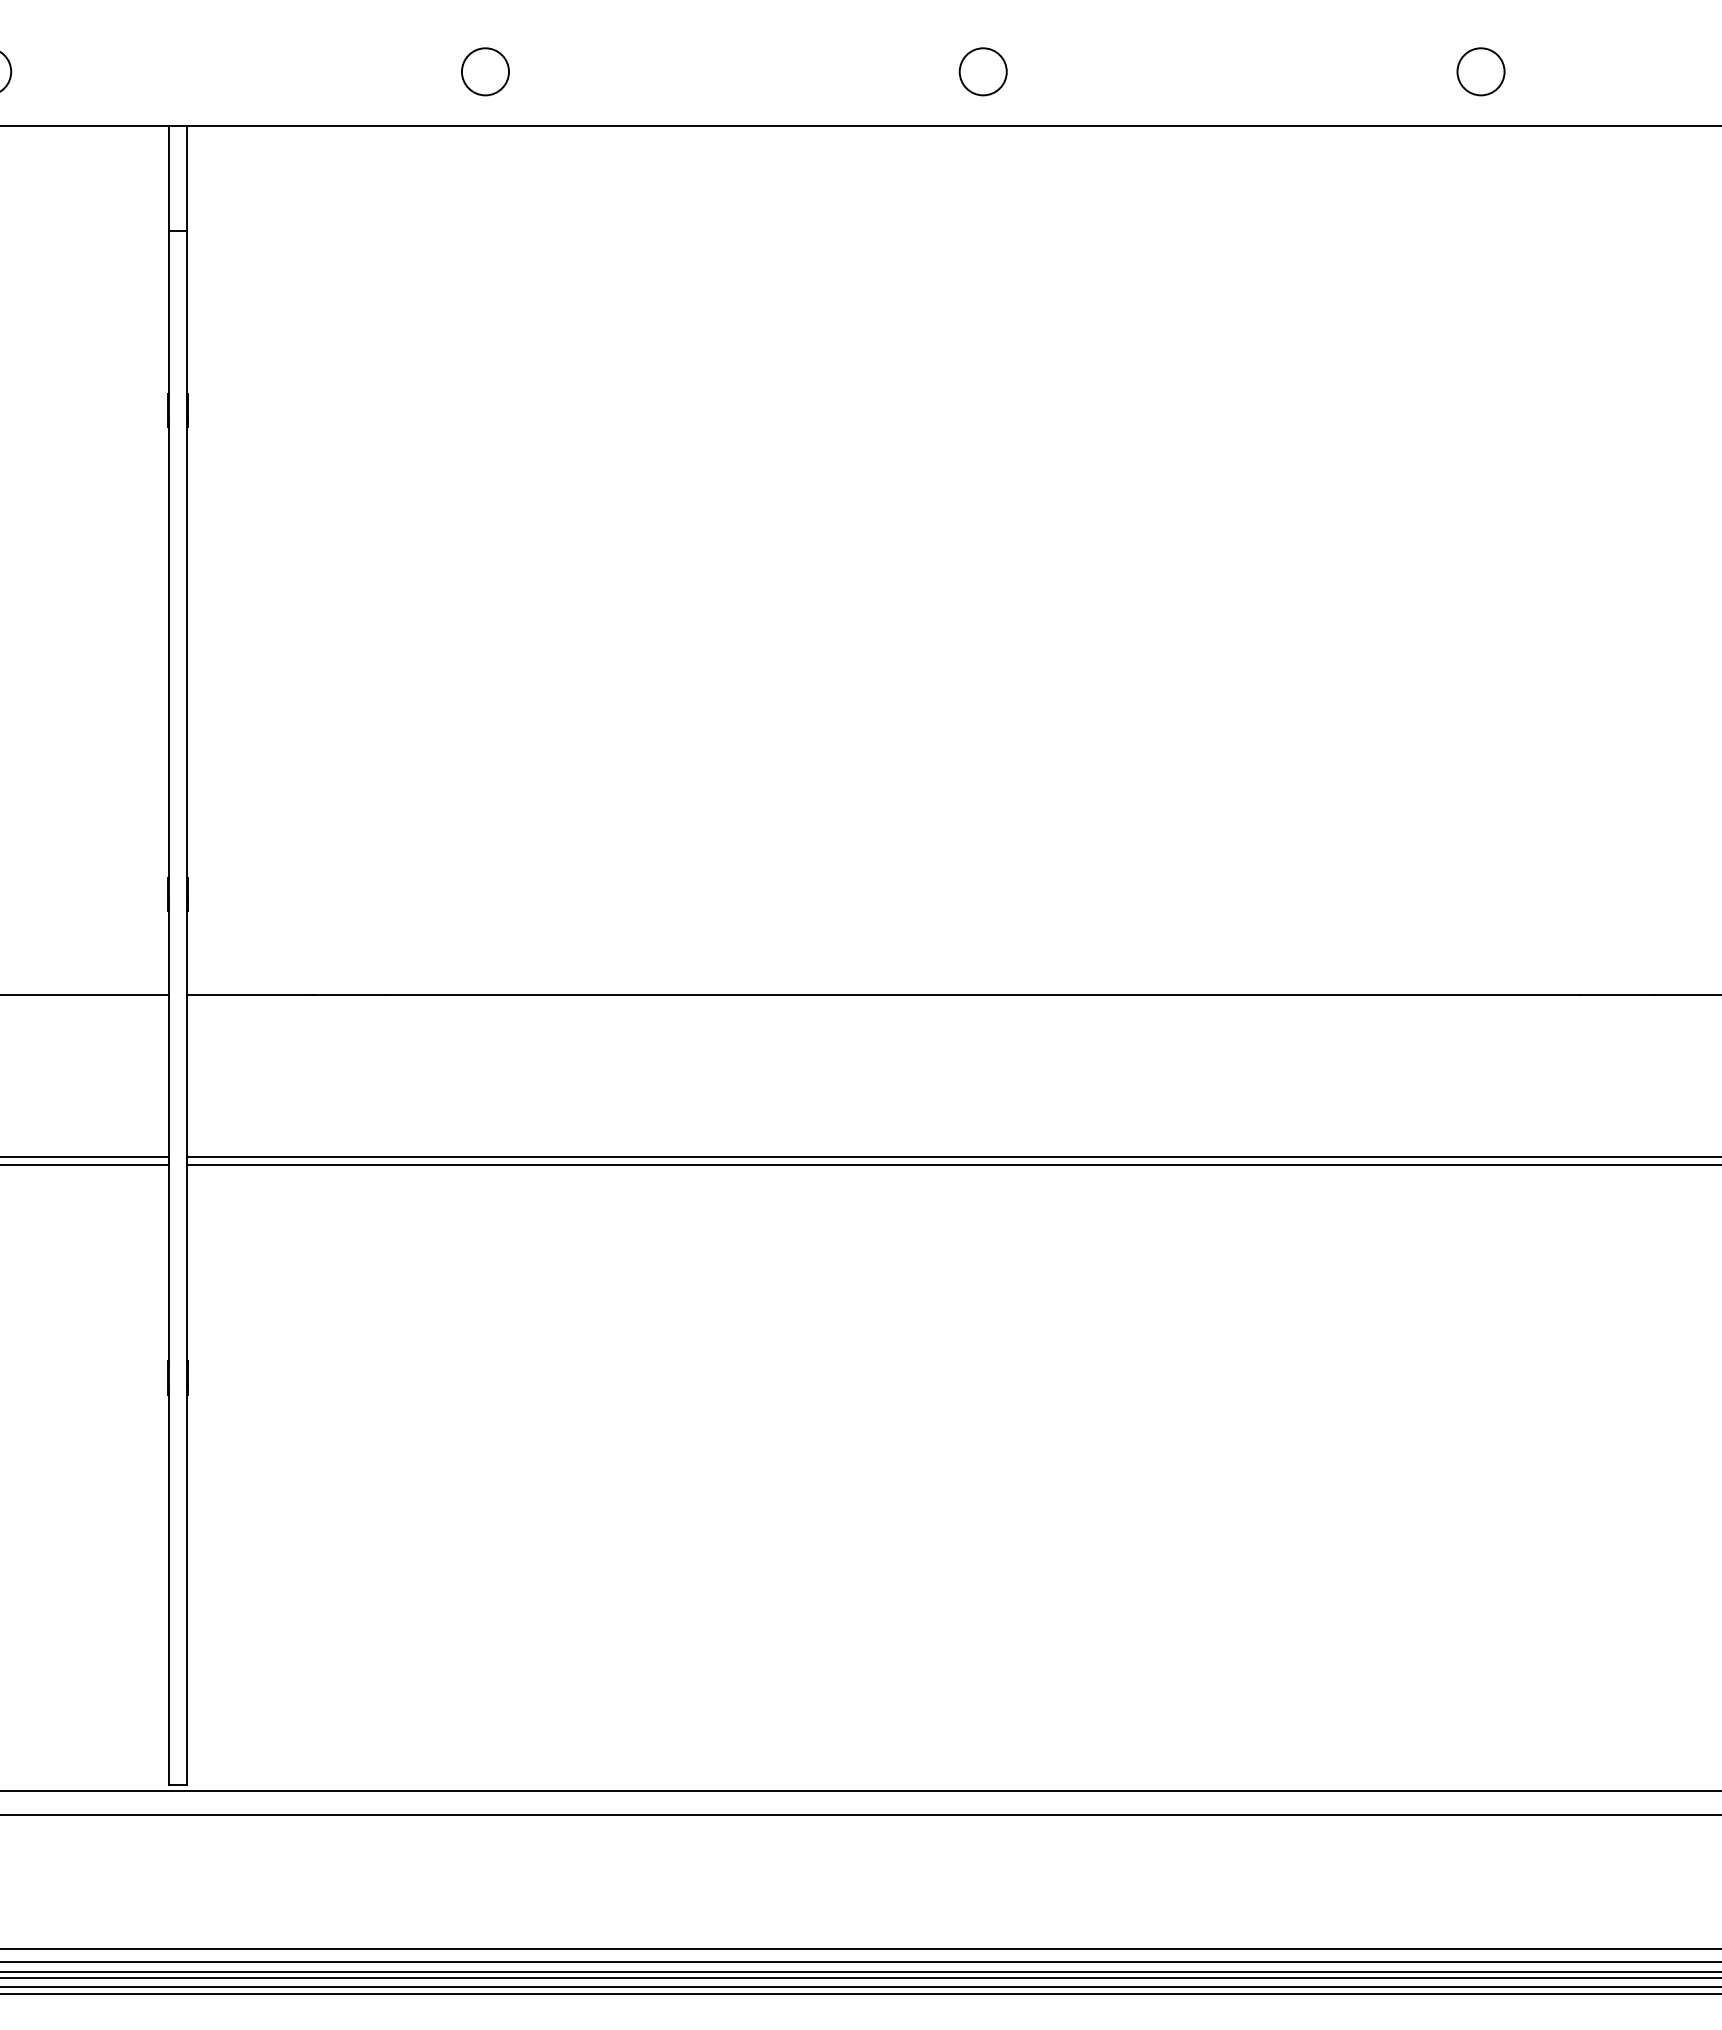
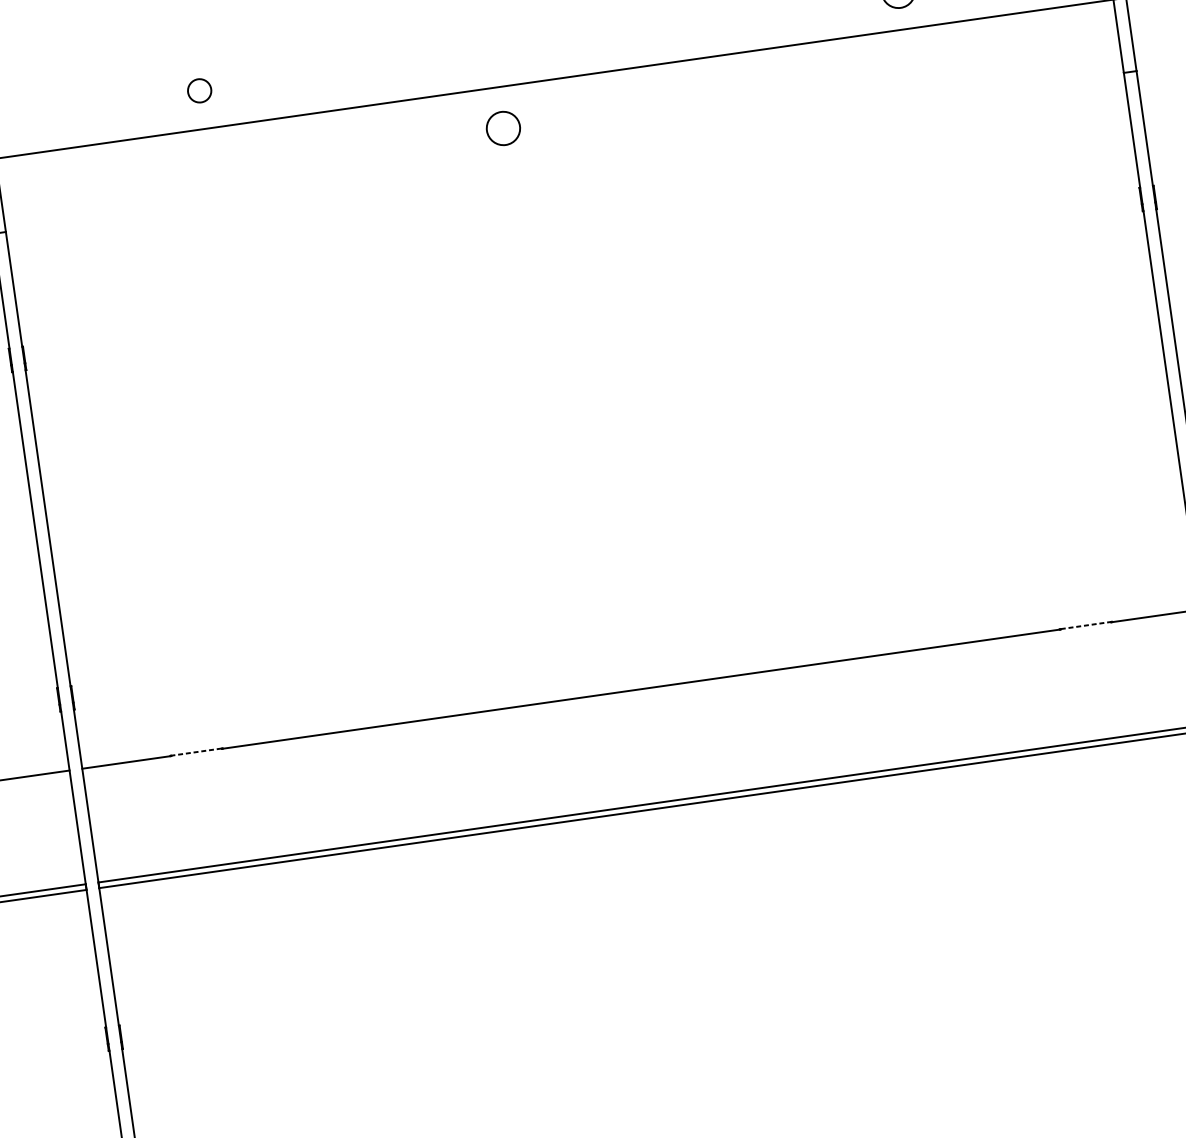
circle: (485, 71) -> (199, 90), size x0.7
circle: (982, 71) -> (502, 128), moved
line: (350, 994) -> (197, 751), solid -> dashed
line: (1616, 994) -> (1085, 625), solid -> dashed

